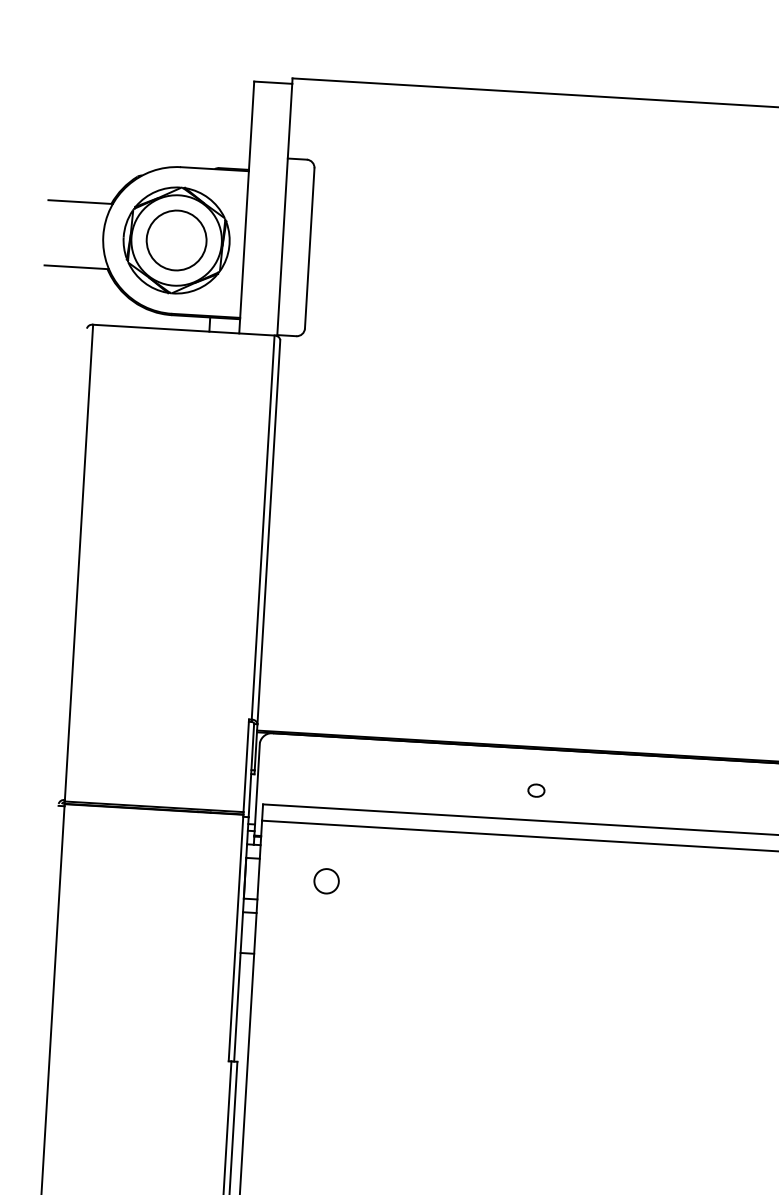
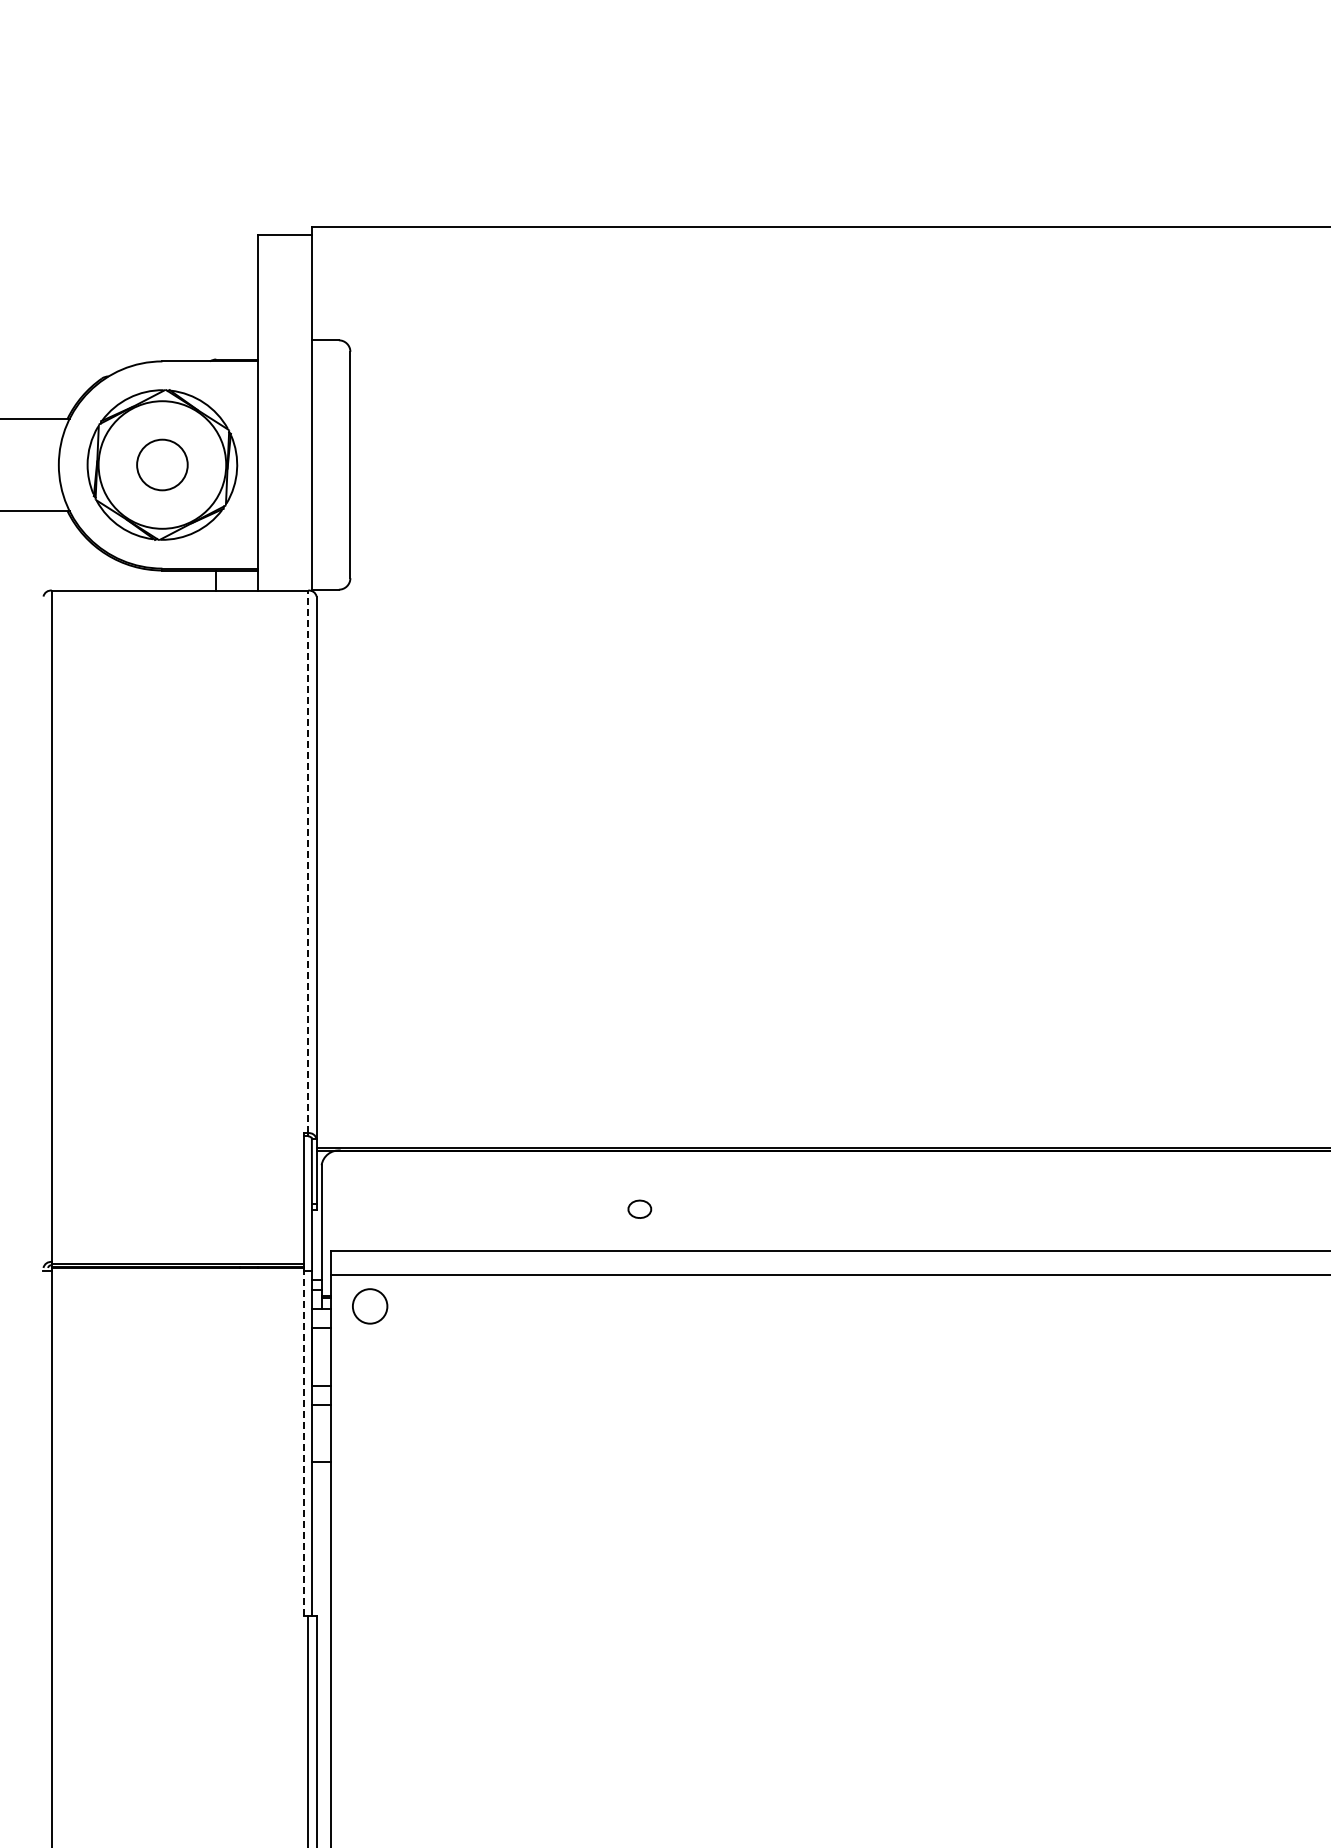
circle: (176, 240) -> (162, 464), size x0.6
line: (263, 527) -> (308, 861), solid -> dashed
part: (536, 790) -> (639, 1208), moved
circle: (326, 881) -> (370, 1306), moved
line: (236, 938) -> (304, 1442), solid -> dashed

